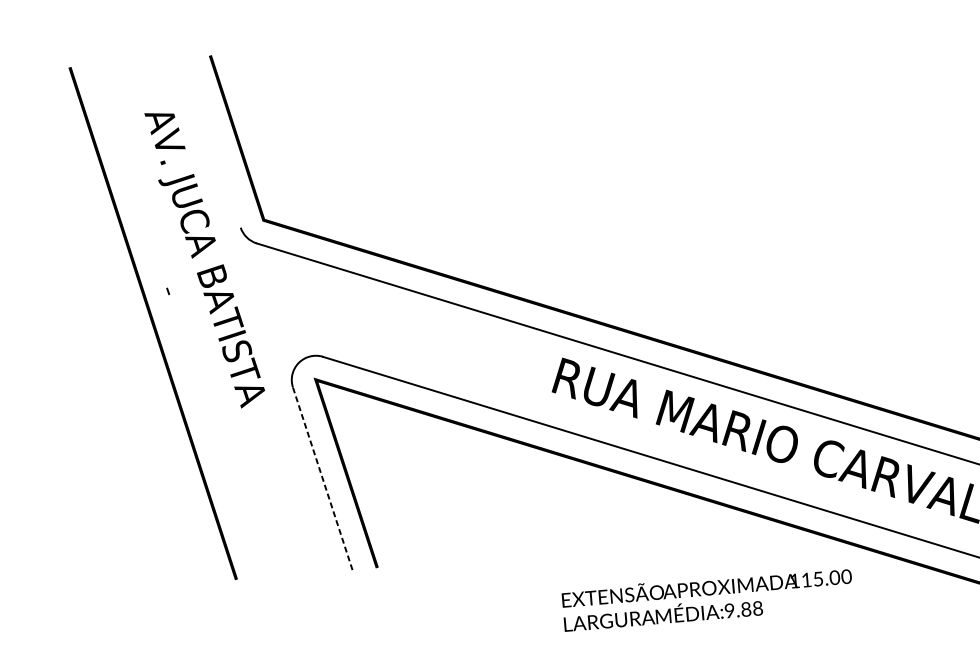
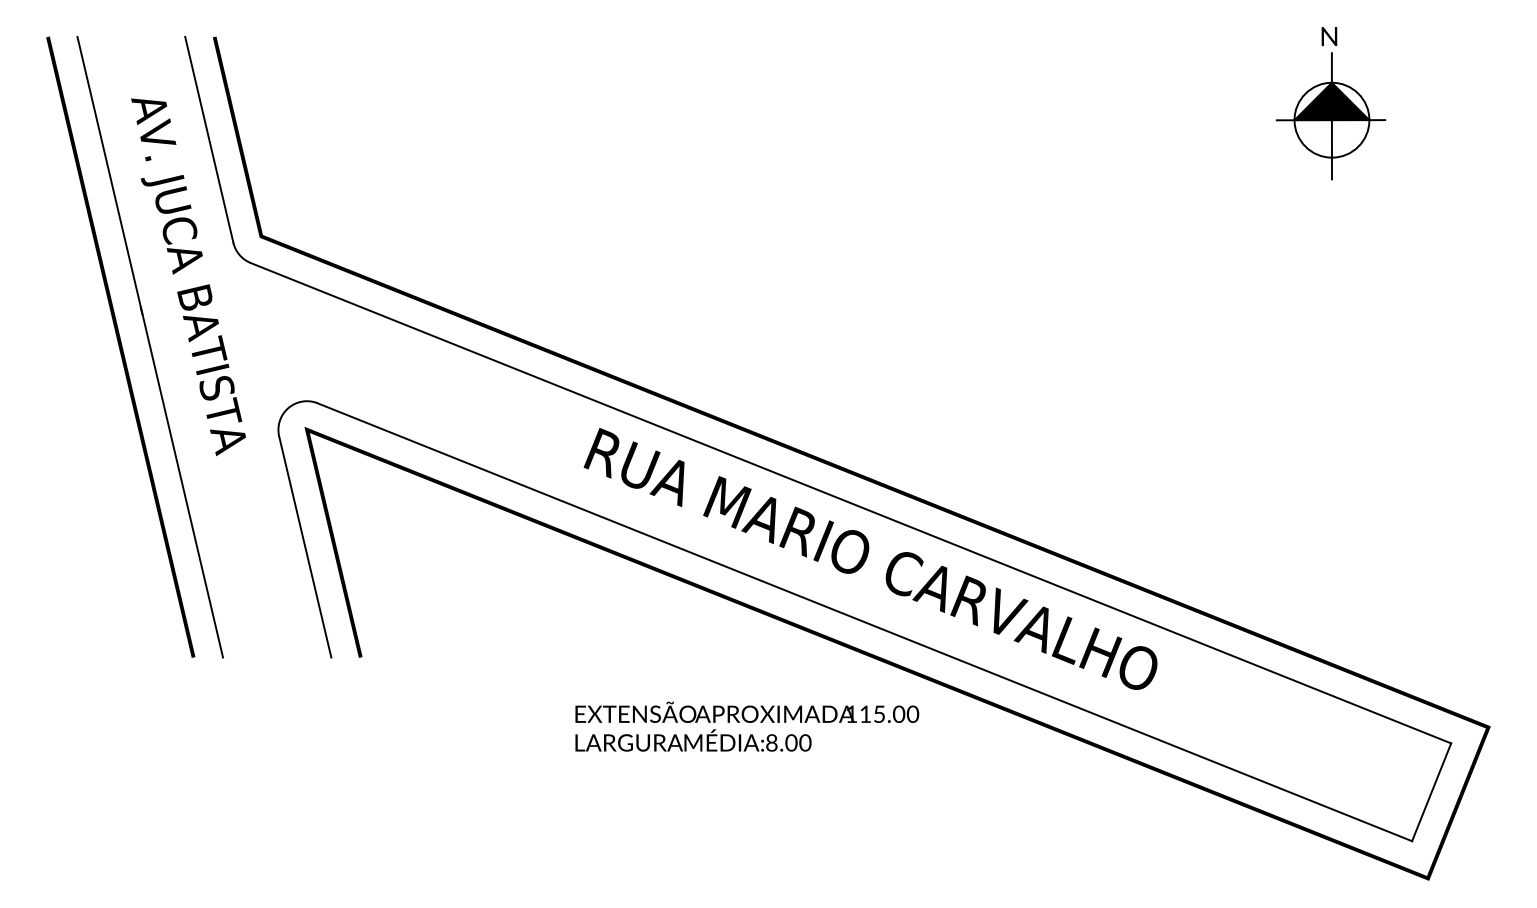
line: (213, 142) -> (209, 139), added
line: (178, 320) -> (150, 346), added
line: (322, 479) -> (305, 547), dashed -> solid
text: (743, 610) -> (788, 743), 9.88 -> 8.00

